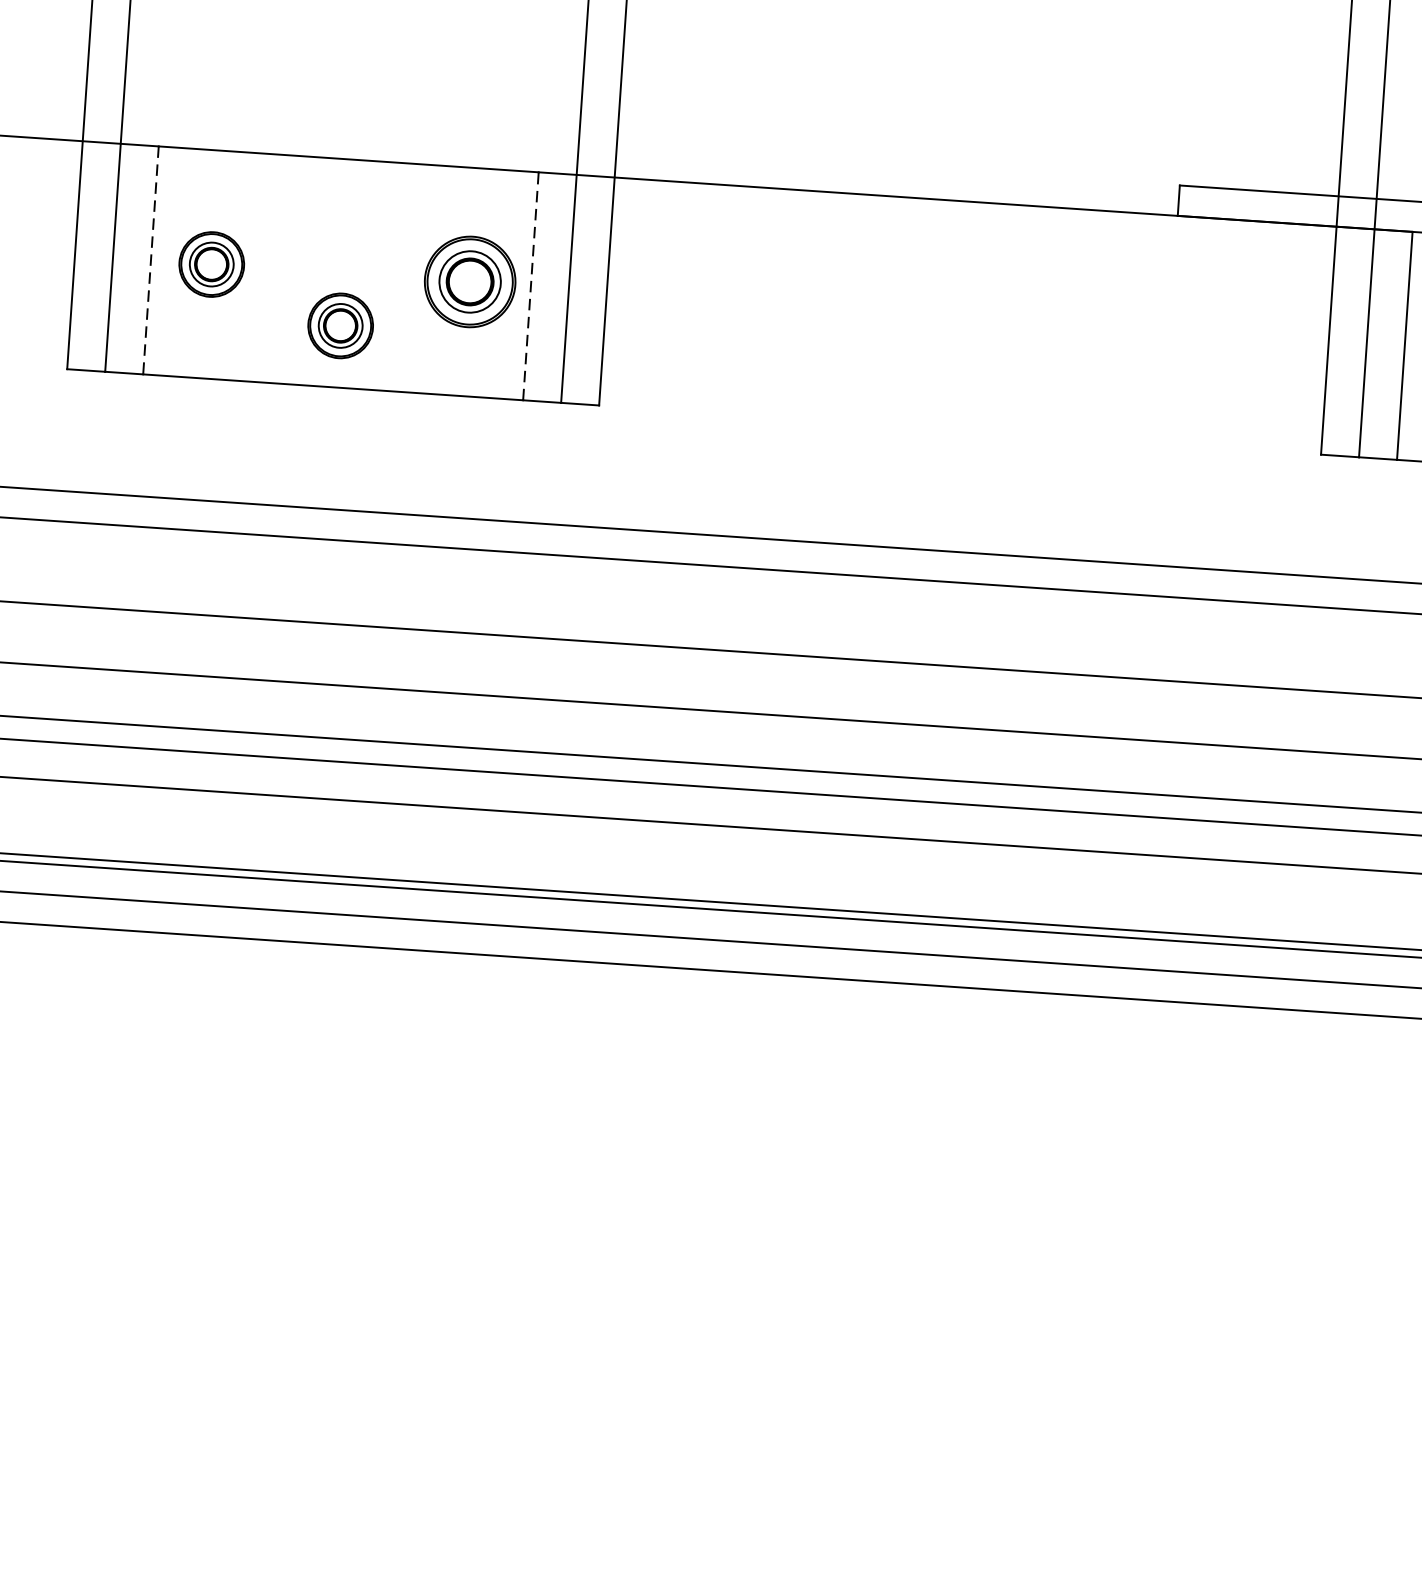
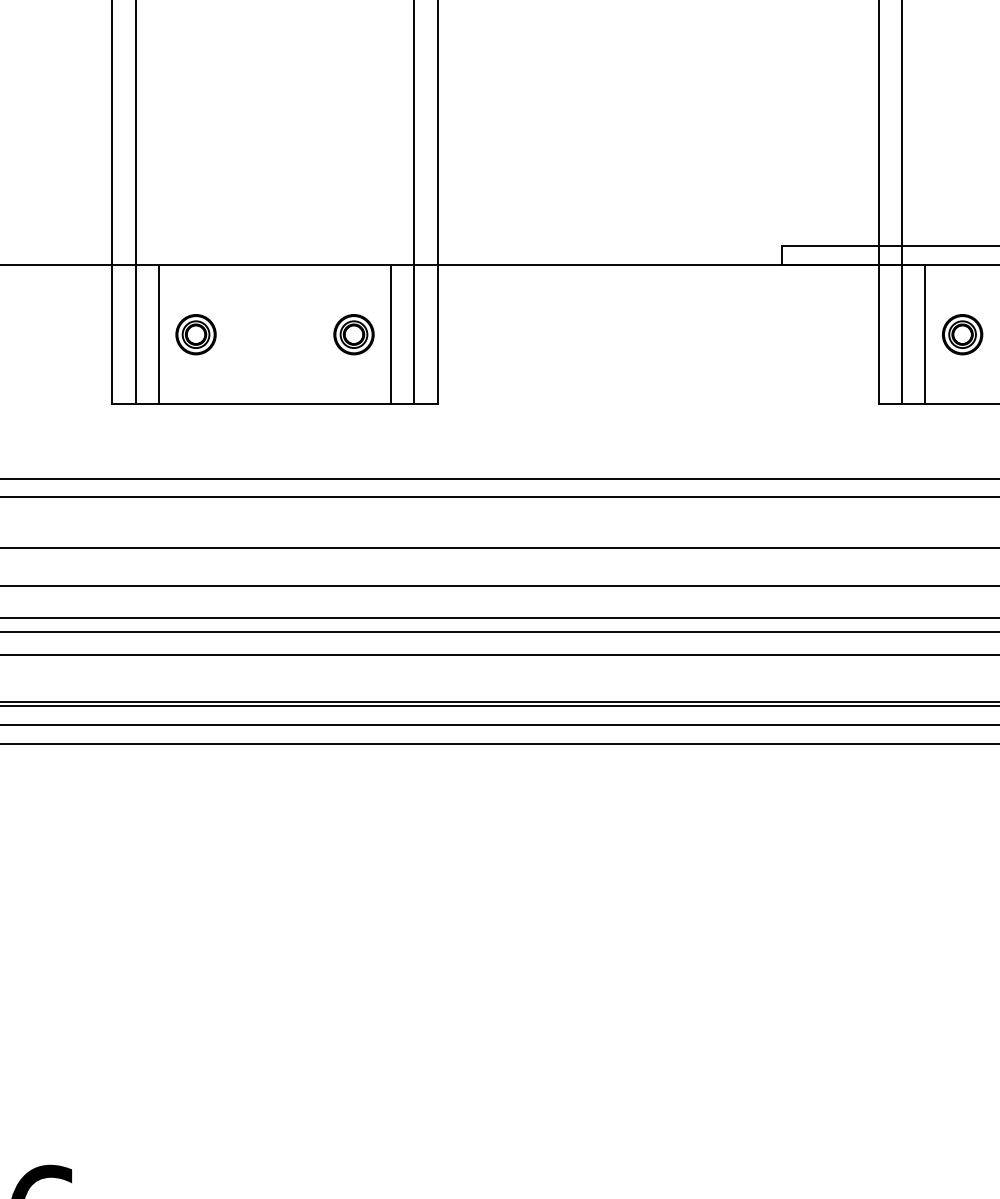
line: (150, 260) -> (158, 334), dashed -> solid
part: (469, 281) -> (353, 334), size x0.71
line: (531, 286) -> (391, 334), dashed -> solid
part: (339, 325) -> (276, 366), removed

